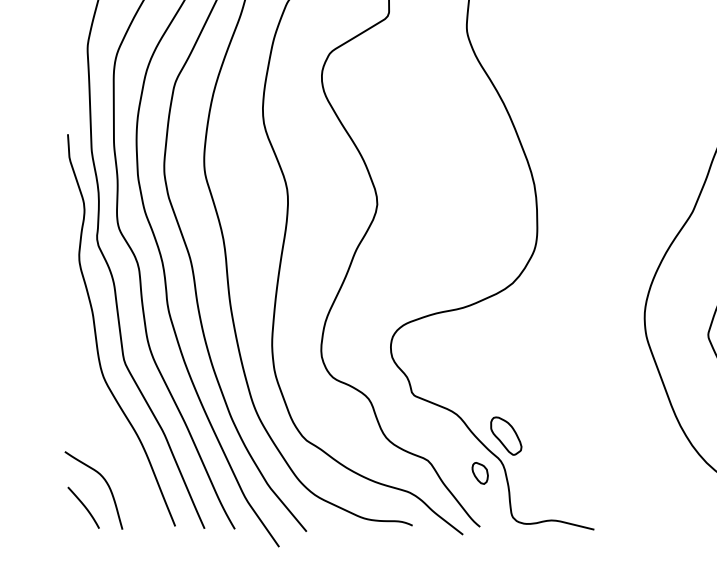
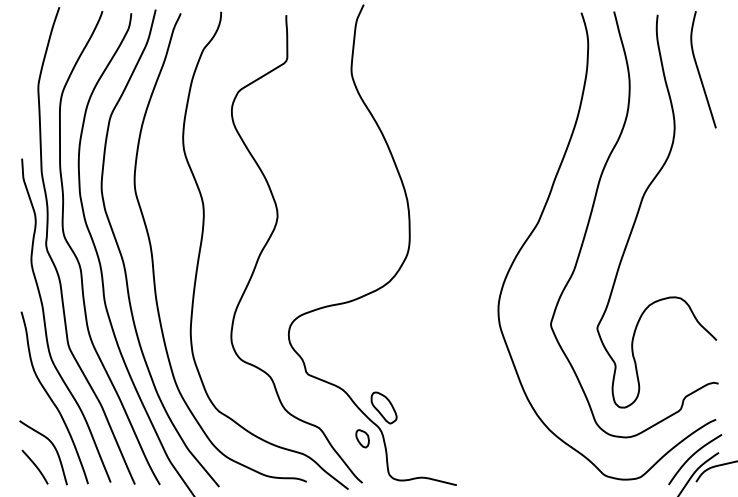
curve: (104, 425) -> (52, 399), added

